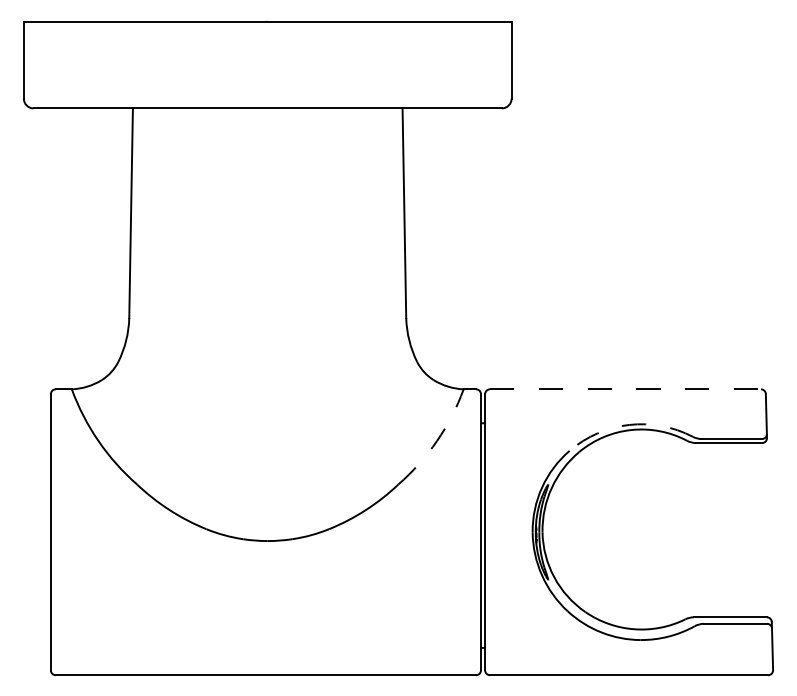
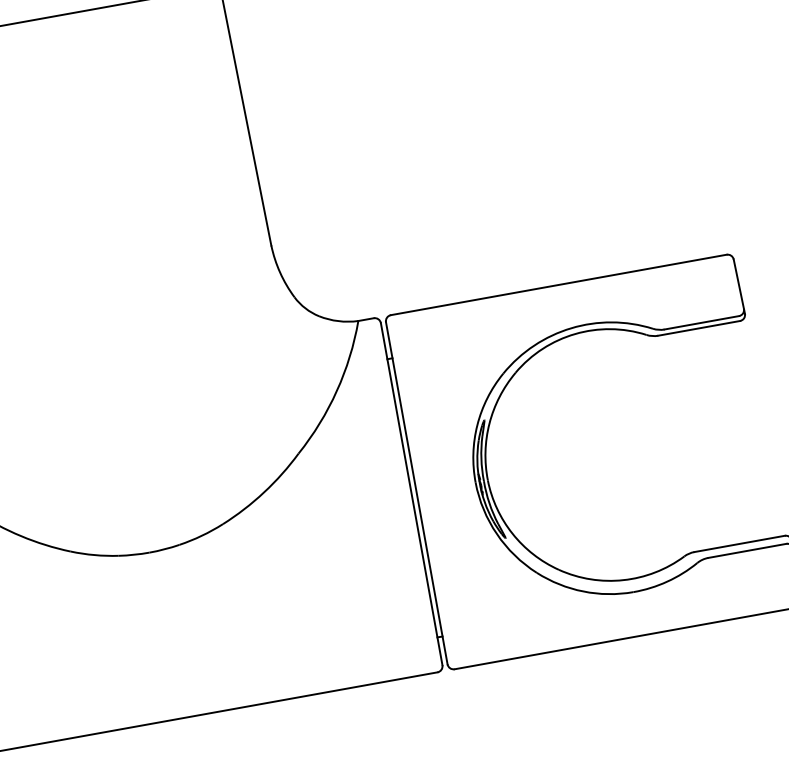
line: (625, 389) -> (558, 285), dashed -> solid
arc: (629, 424) -> (571, 327), dashed -> solid
arc: (436, 441) -> (336, 391), dashed -> solid

